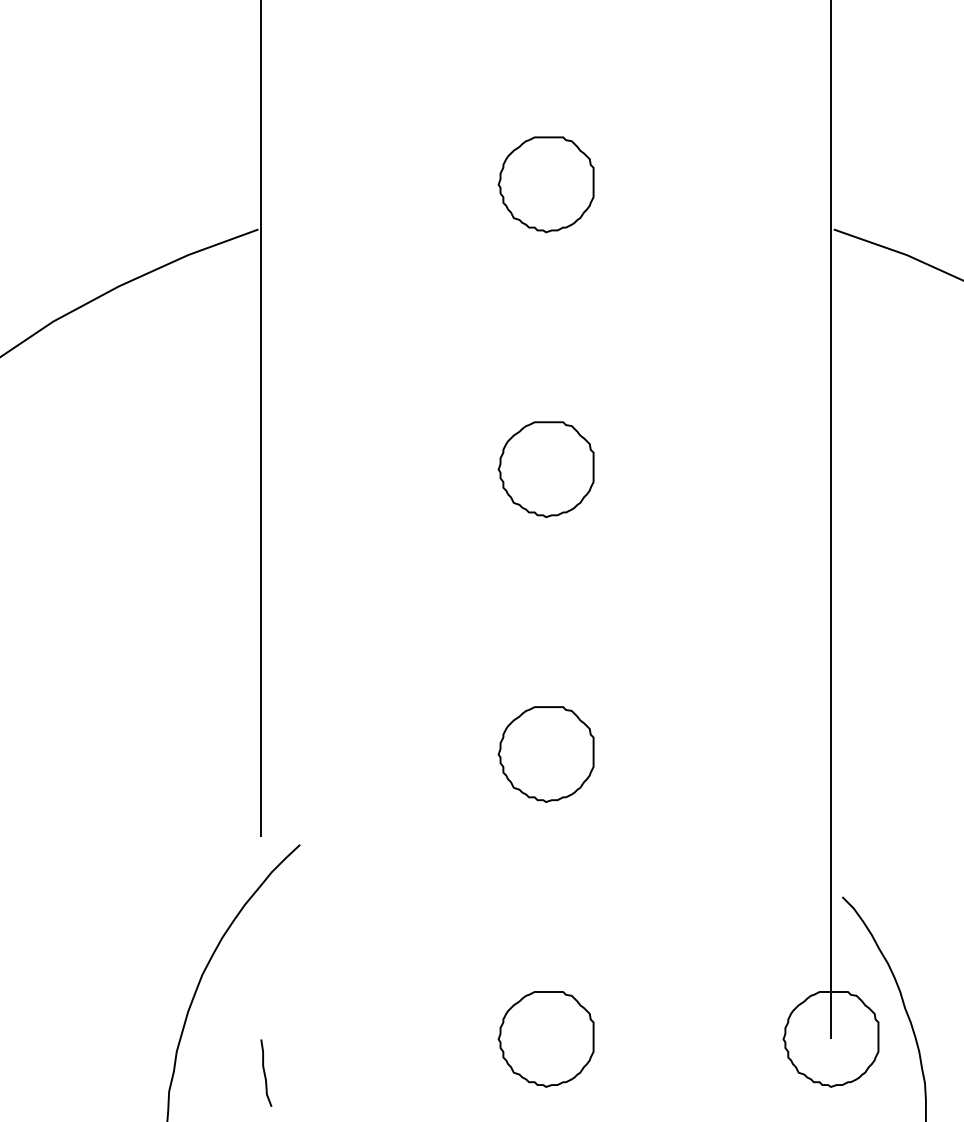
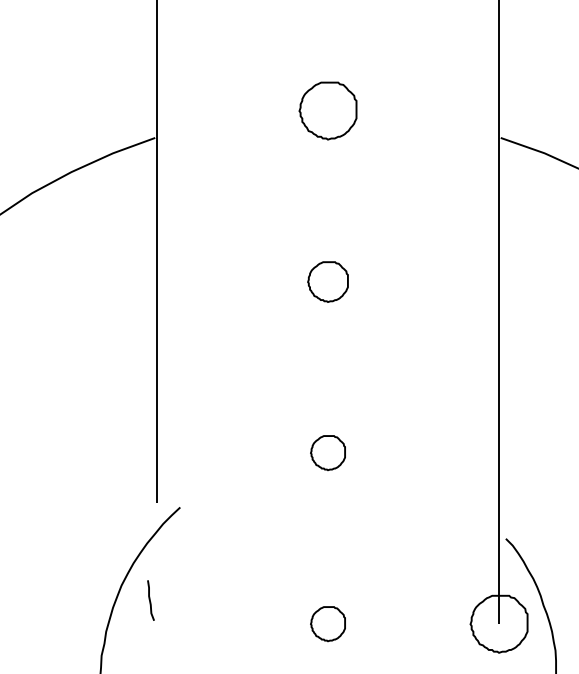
part: (545, 468) -> (327, 281), size x0.7
part: (545, 753) -> (327, 452), size x0.6
part: (545, 1038) -> (327, 623), size x0.6
curve: (265, 1073) -> (150, 600), moved

